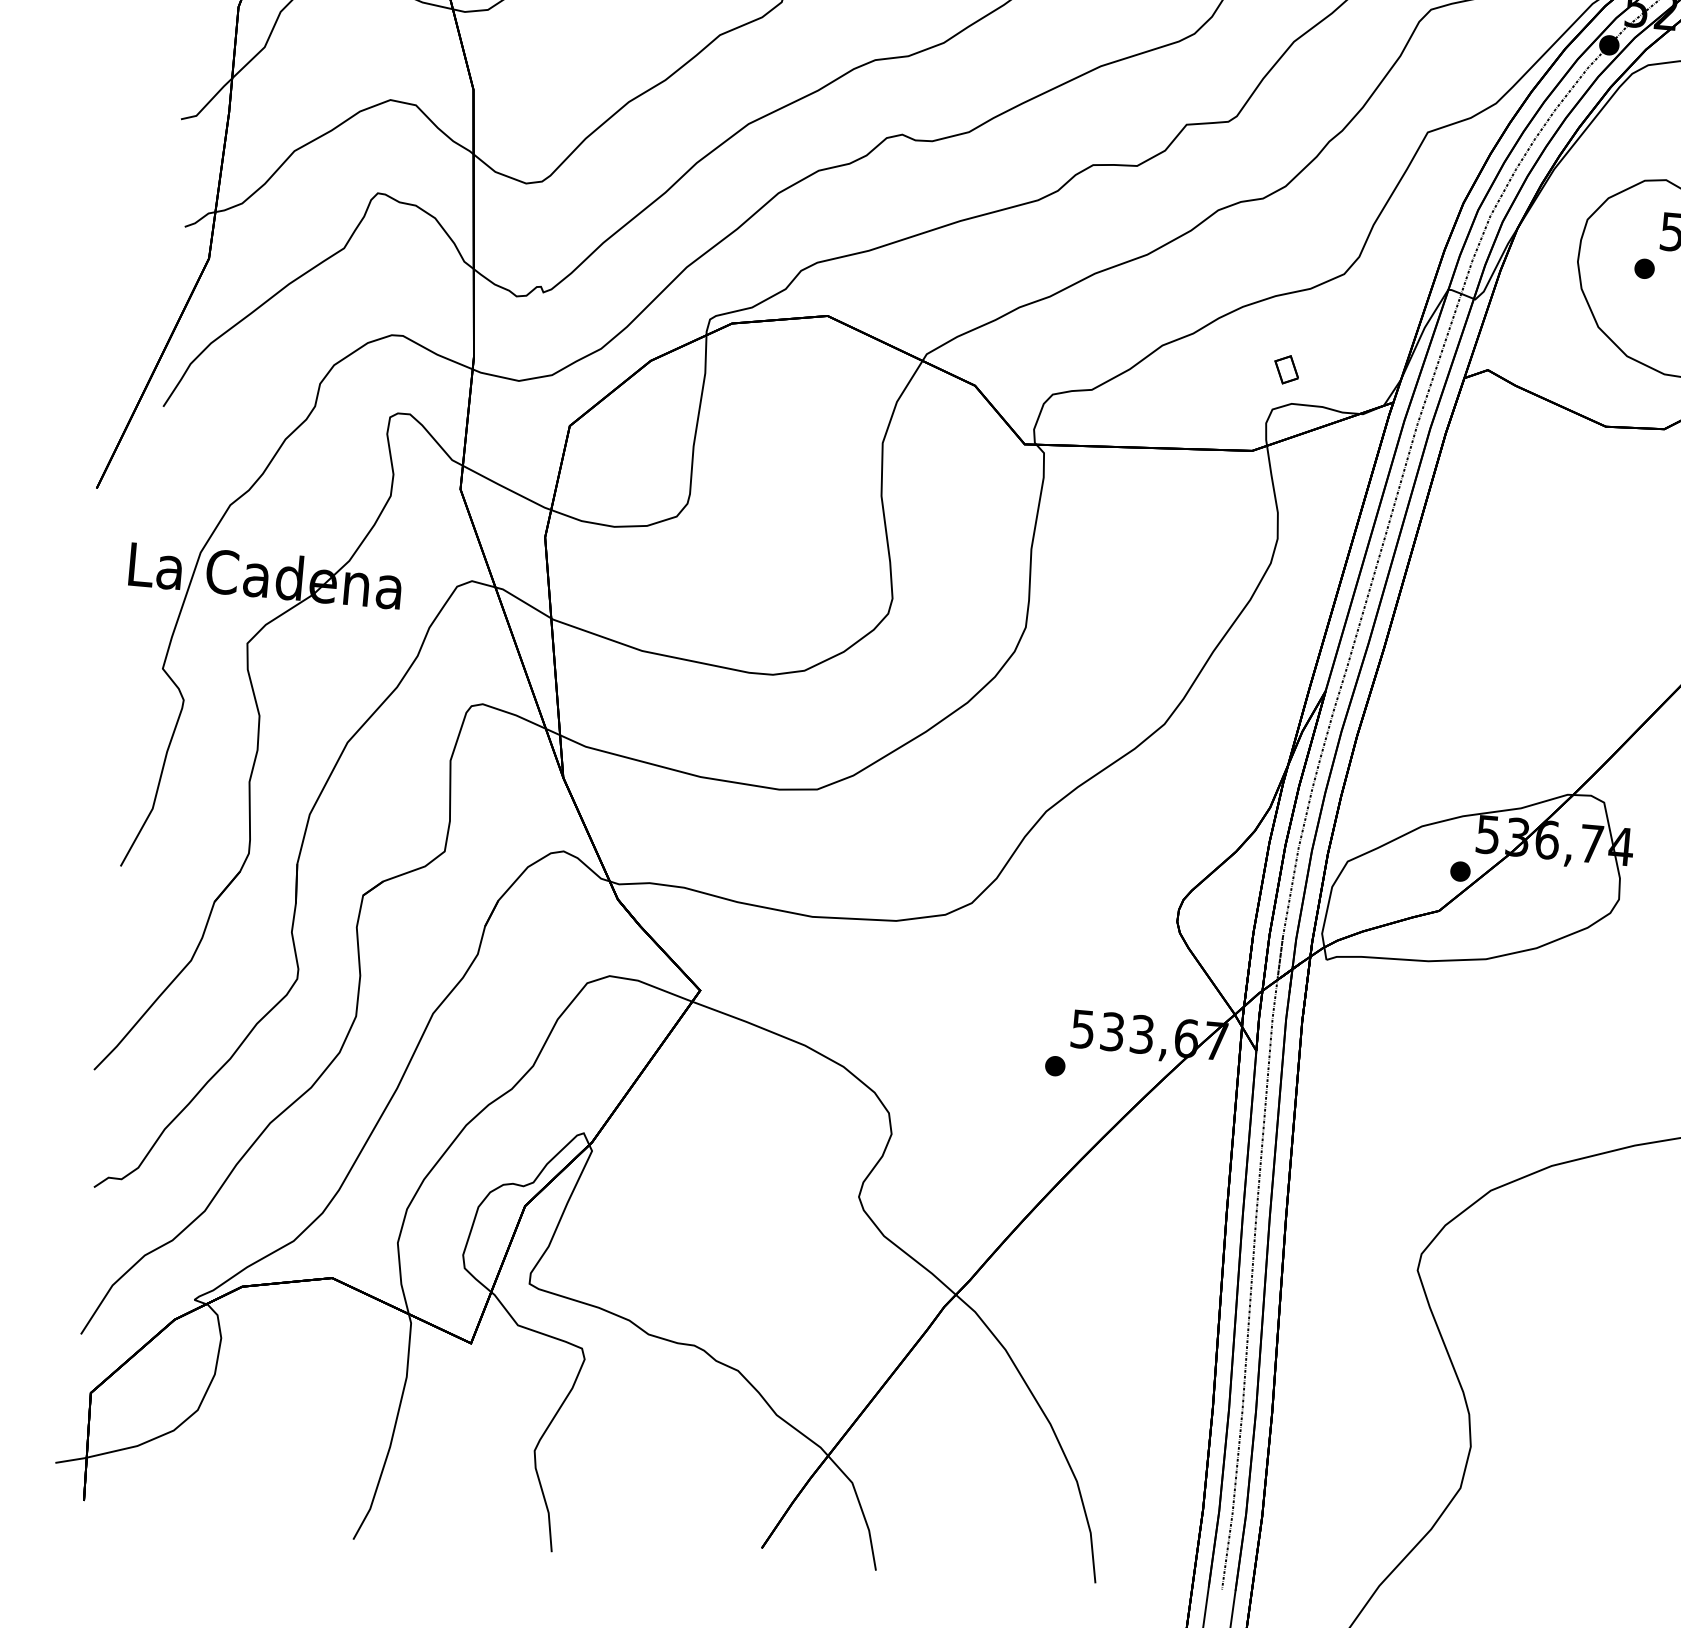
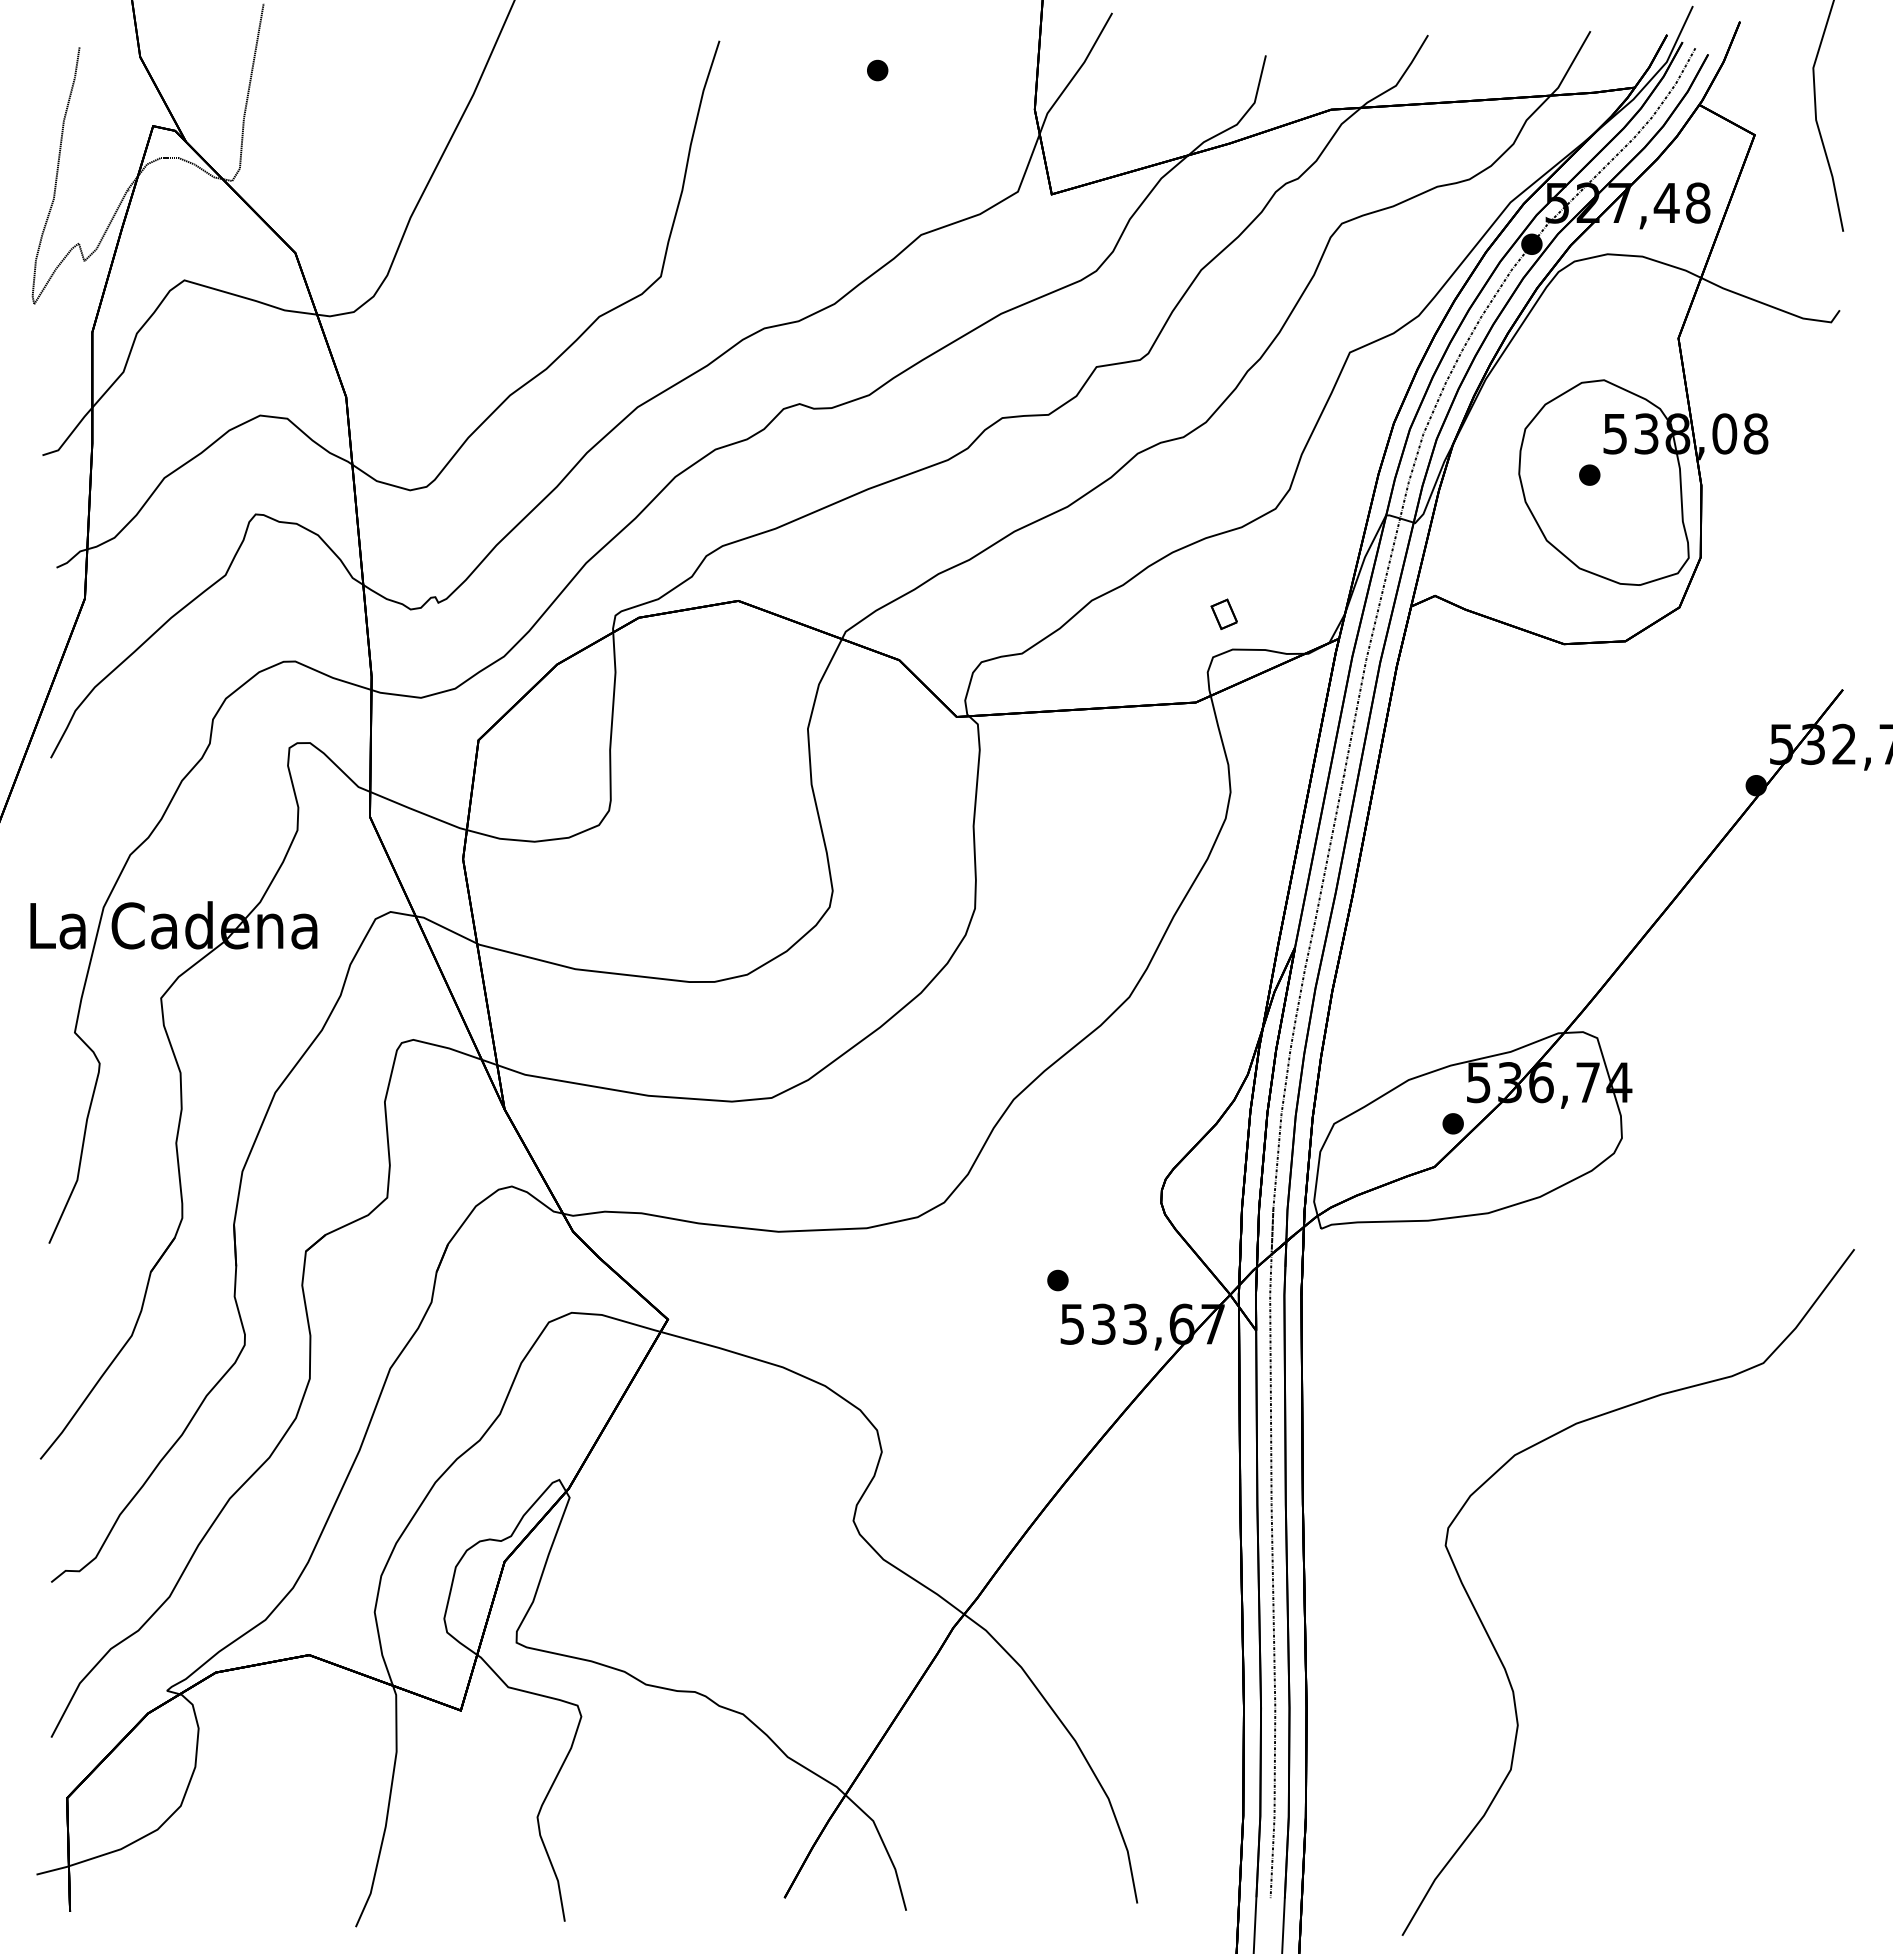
part: (1054, 1066) -> (1057, 1280), moved

